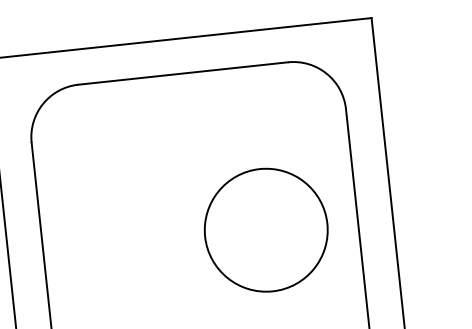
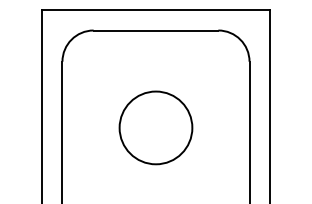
circle: (265, 229) -> (155, 127), moved

